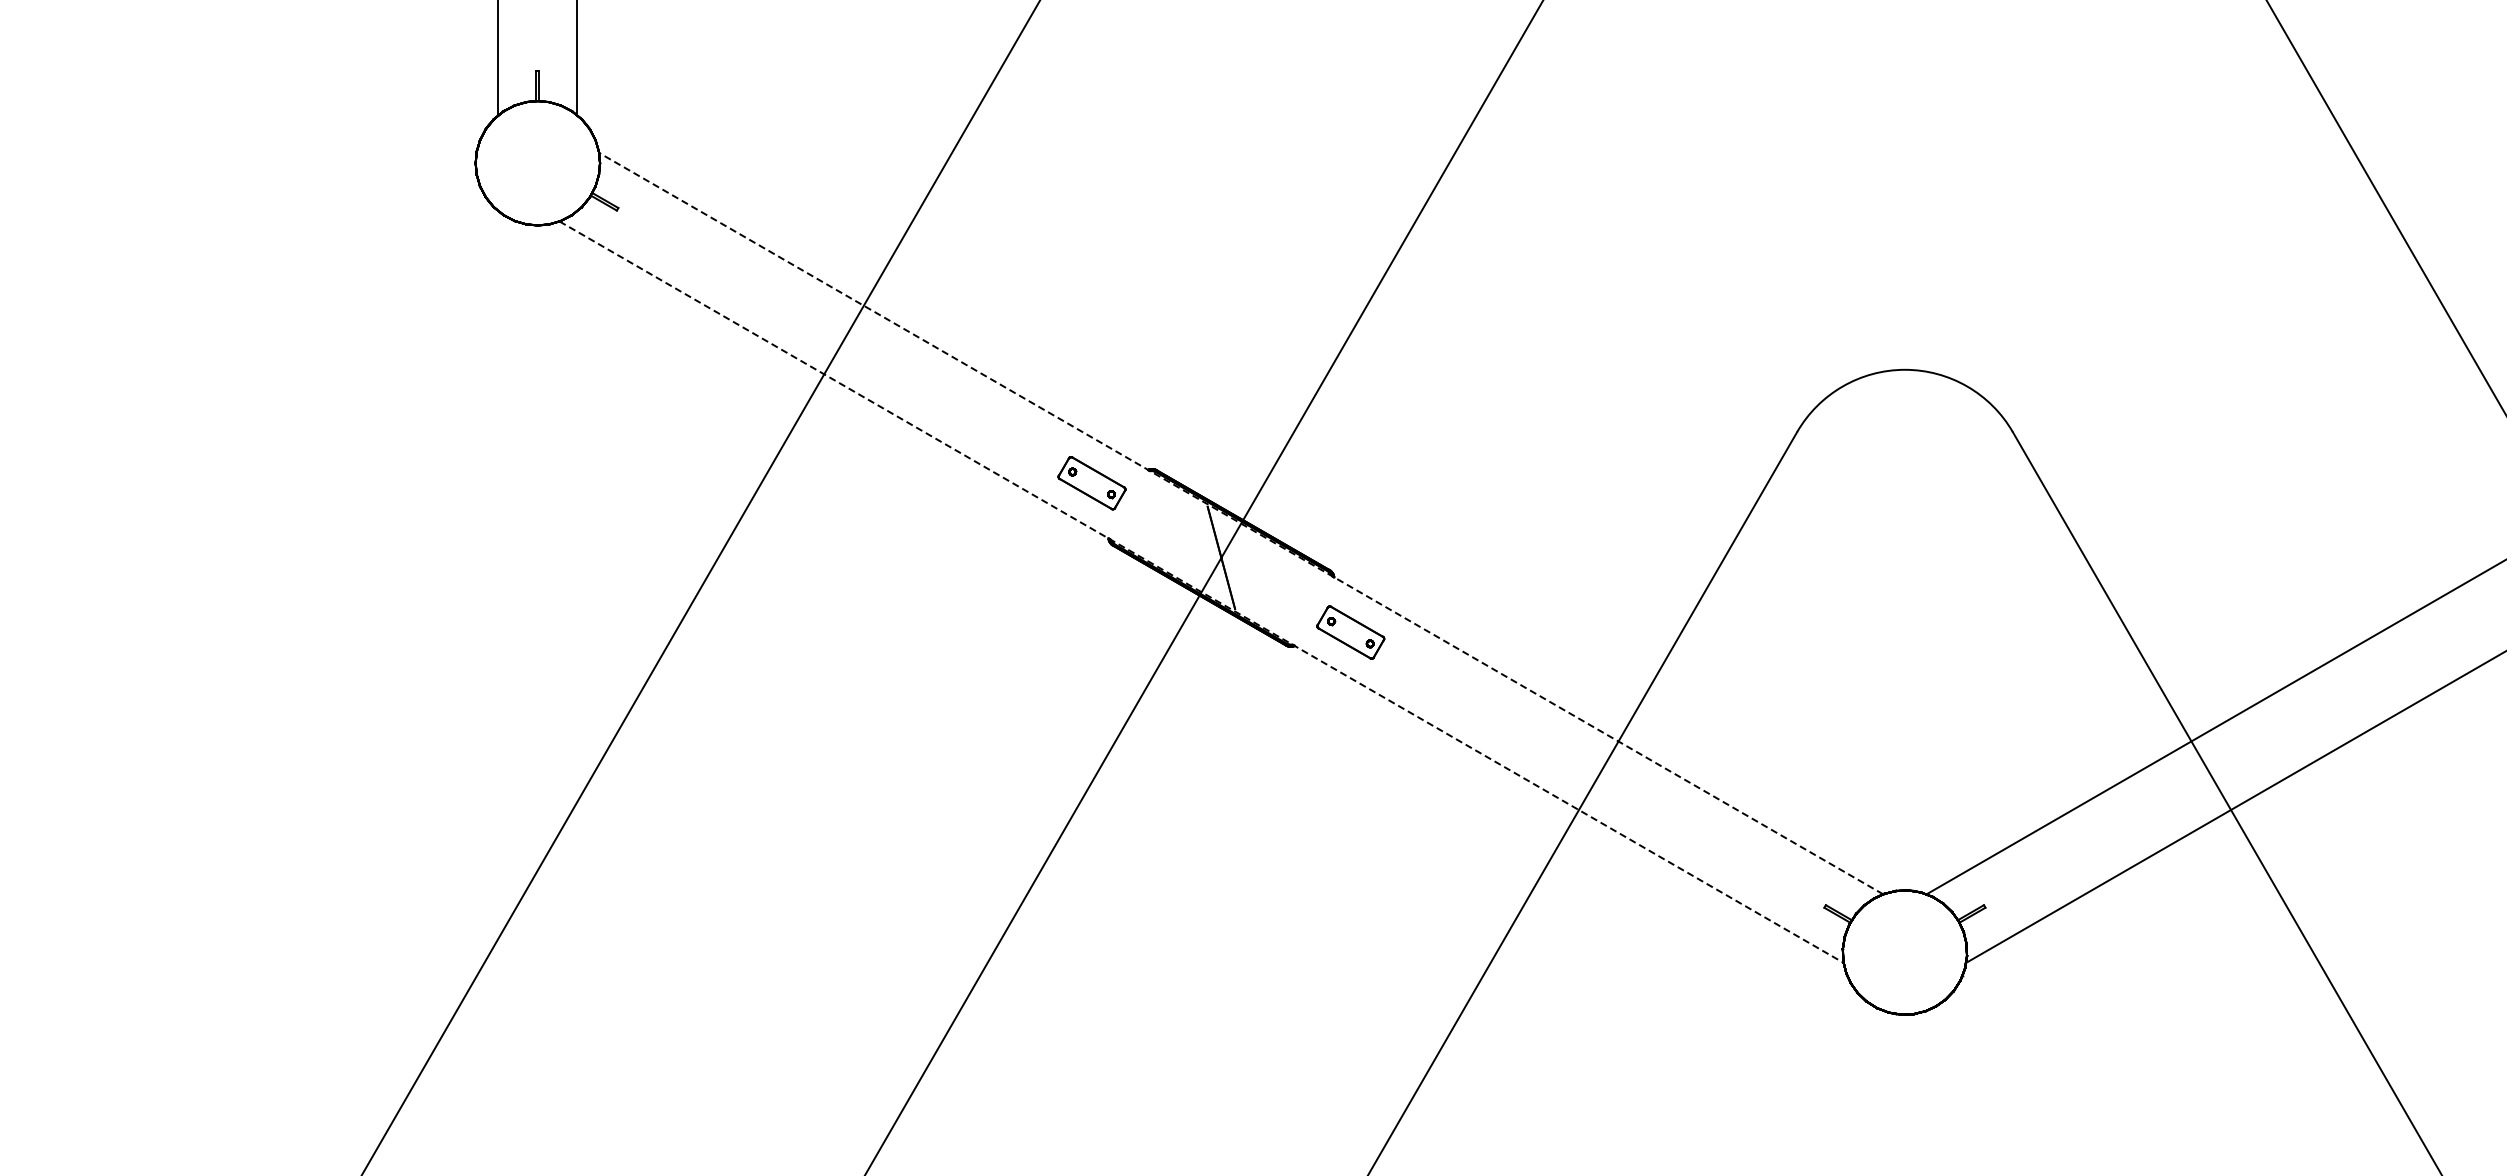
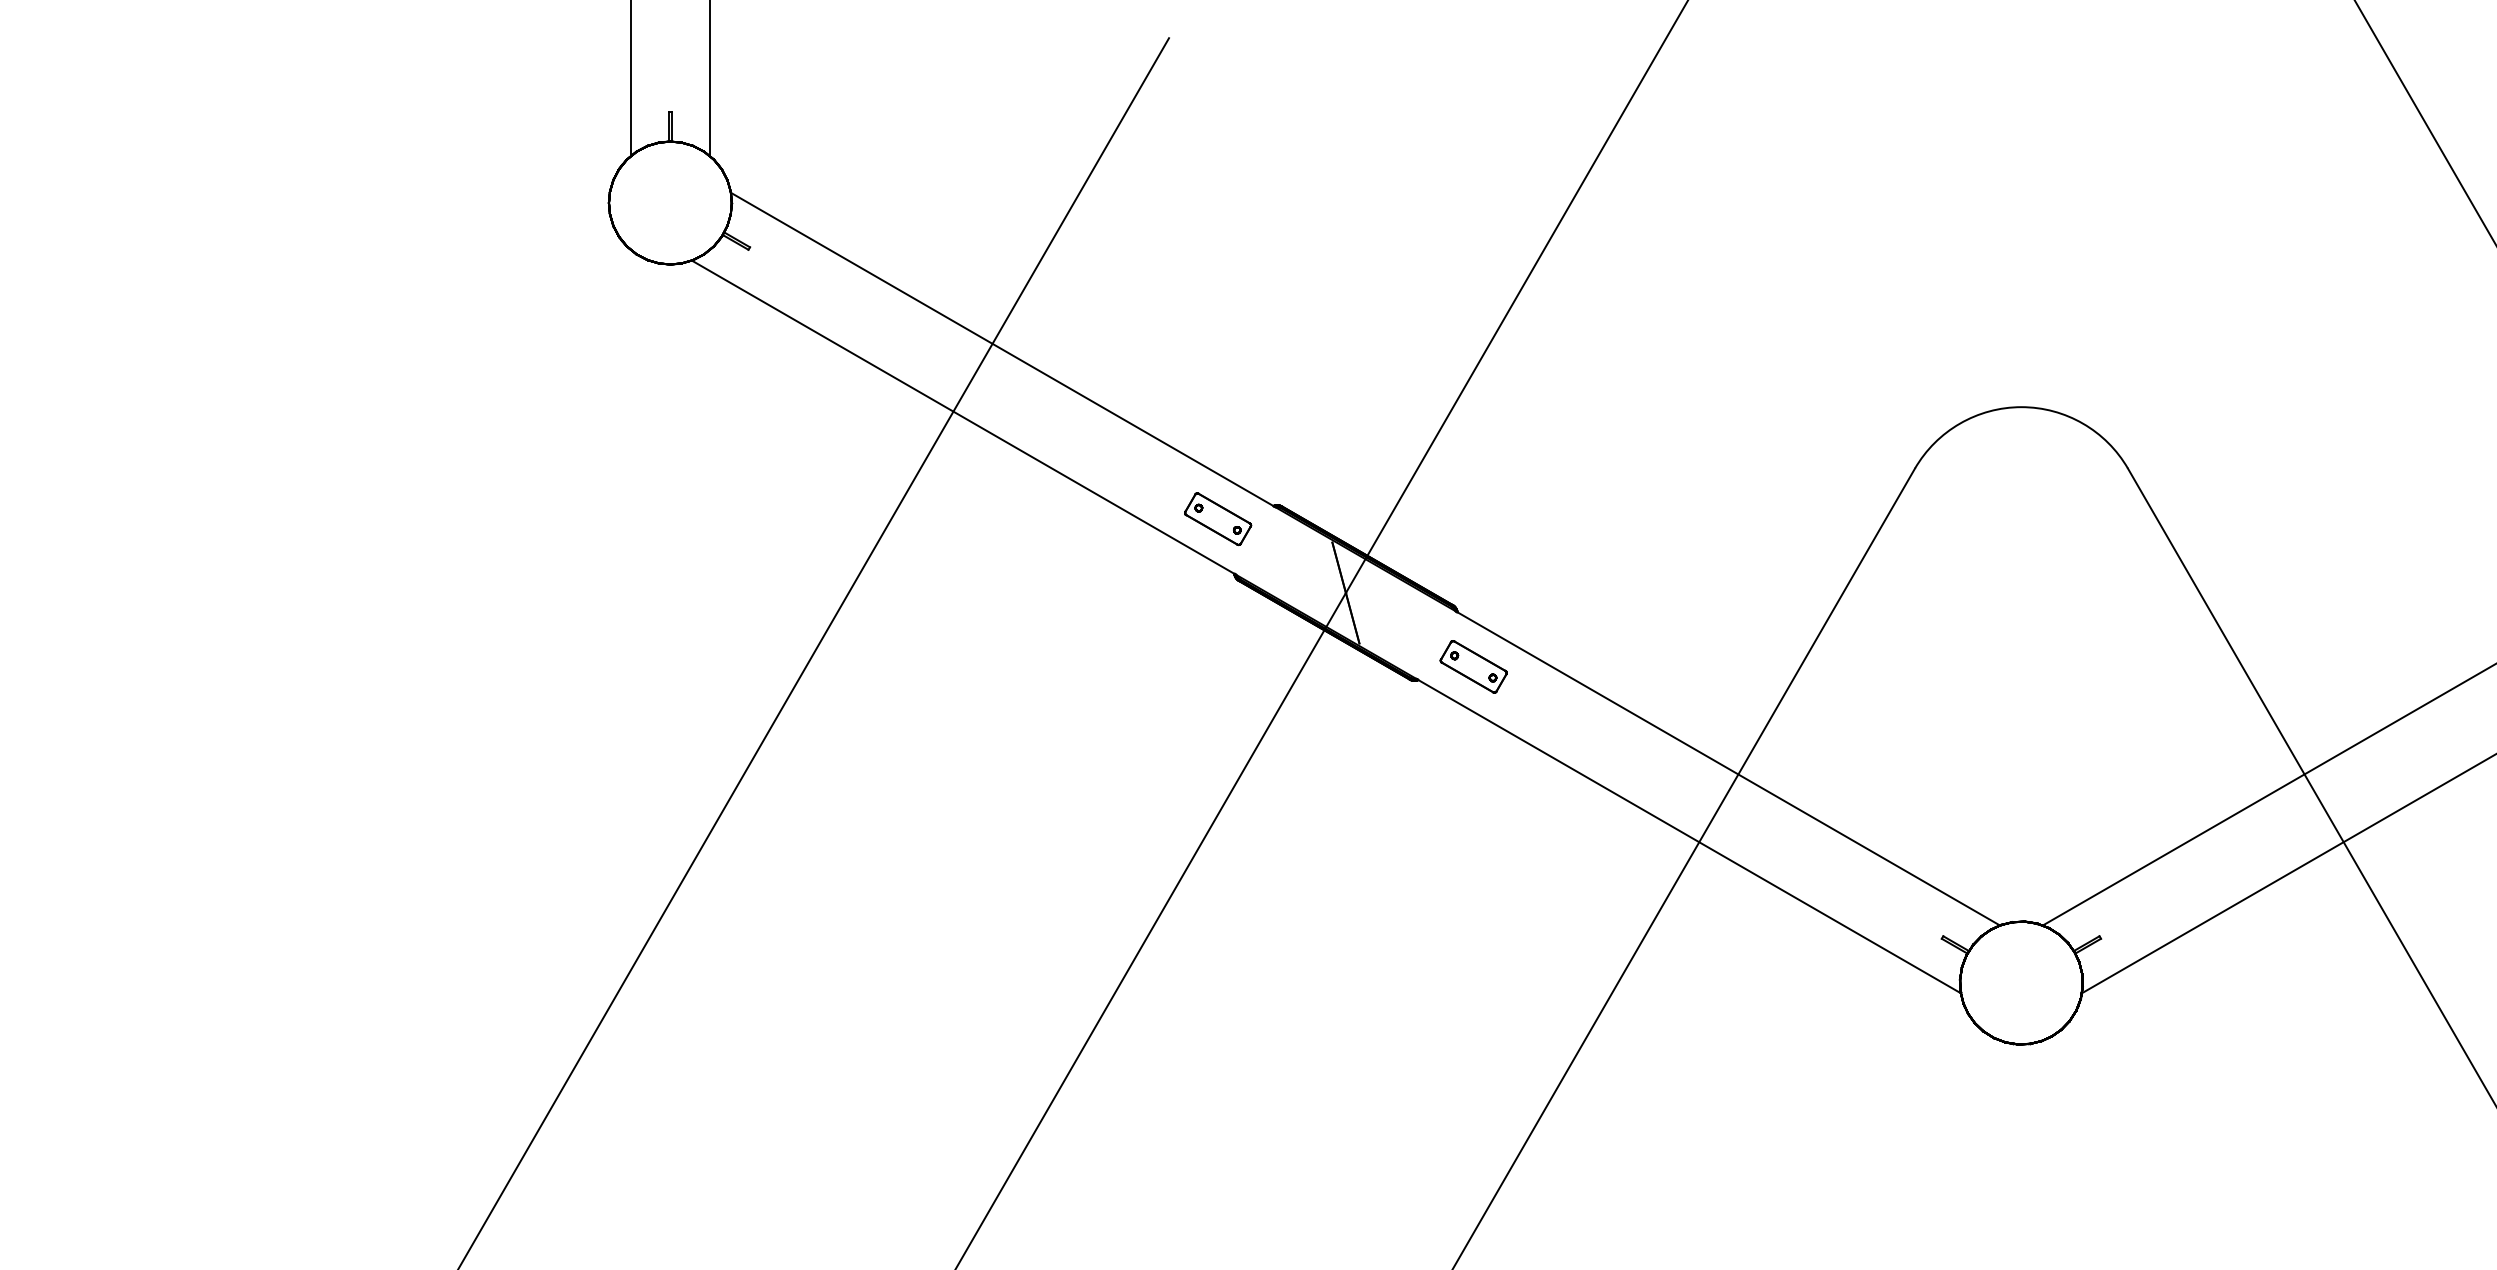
line: (1241, 523) -> (1365, 559), dashed -> solid
line: (1201, 591) -> (1326, 626), dashed -> solid

